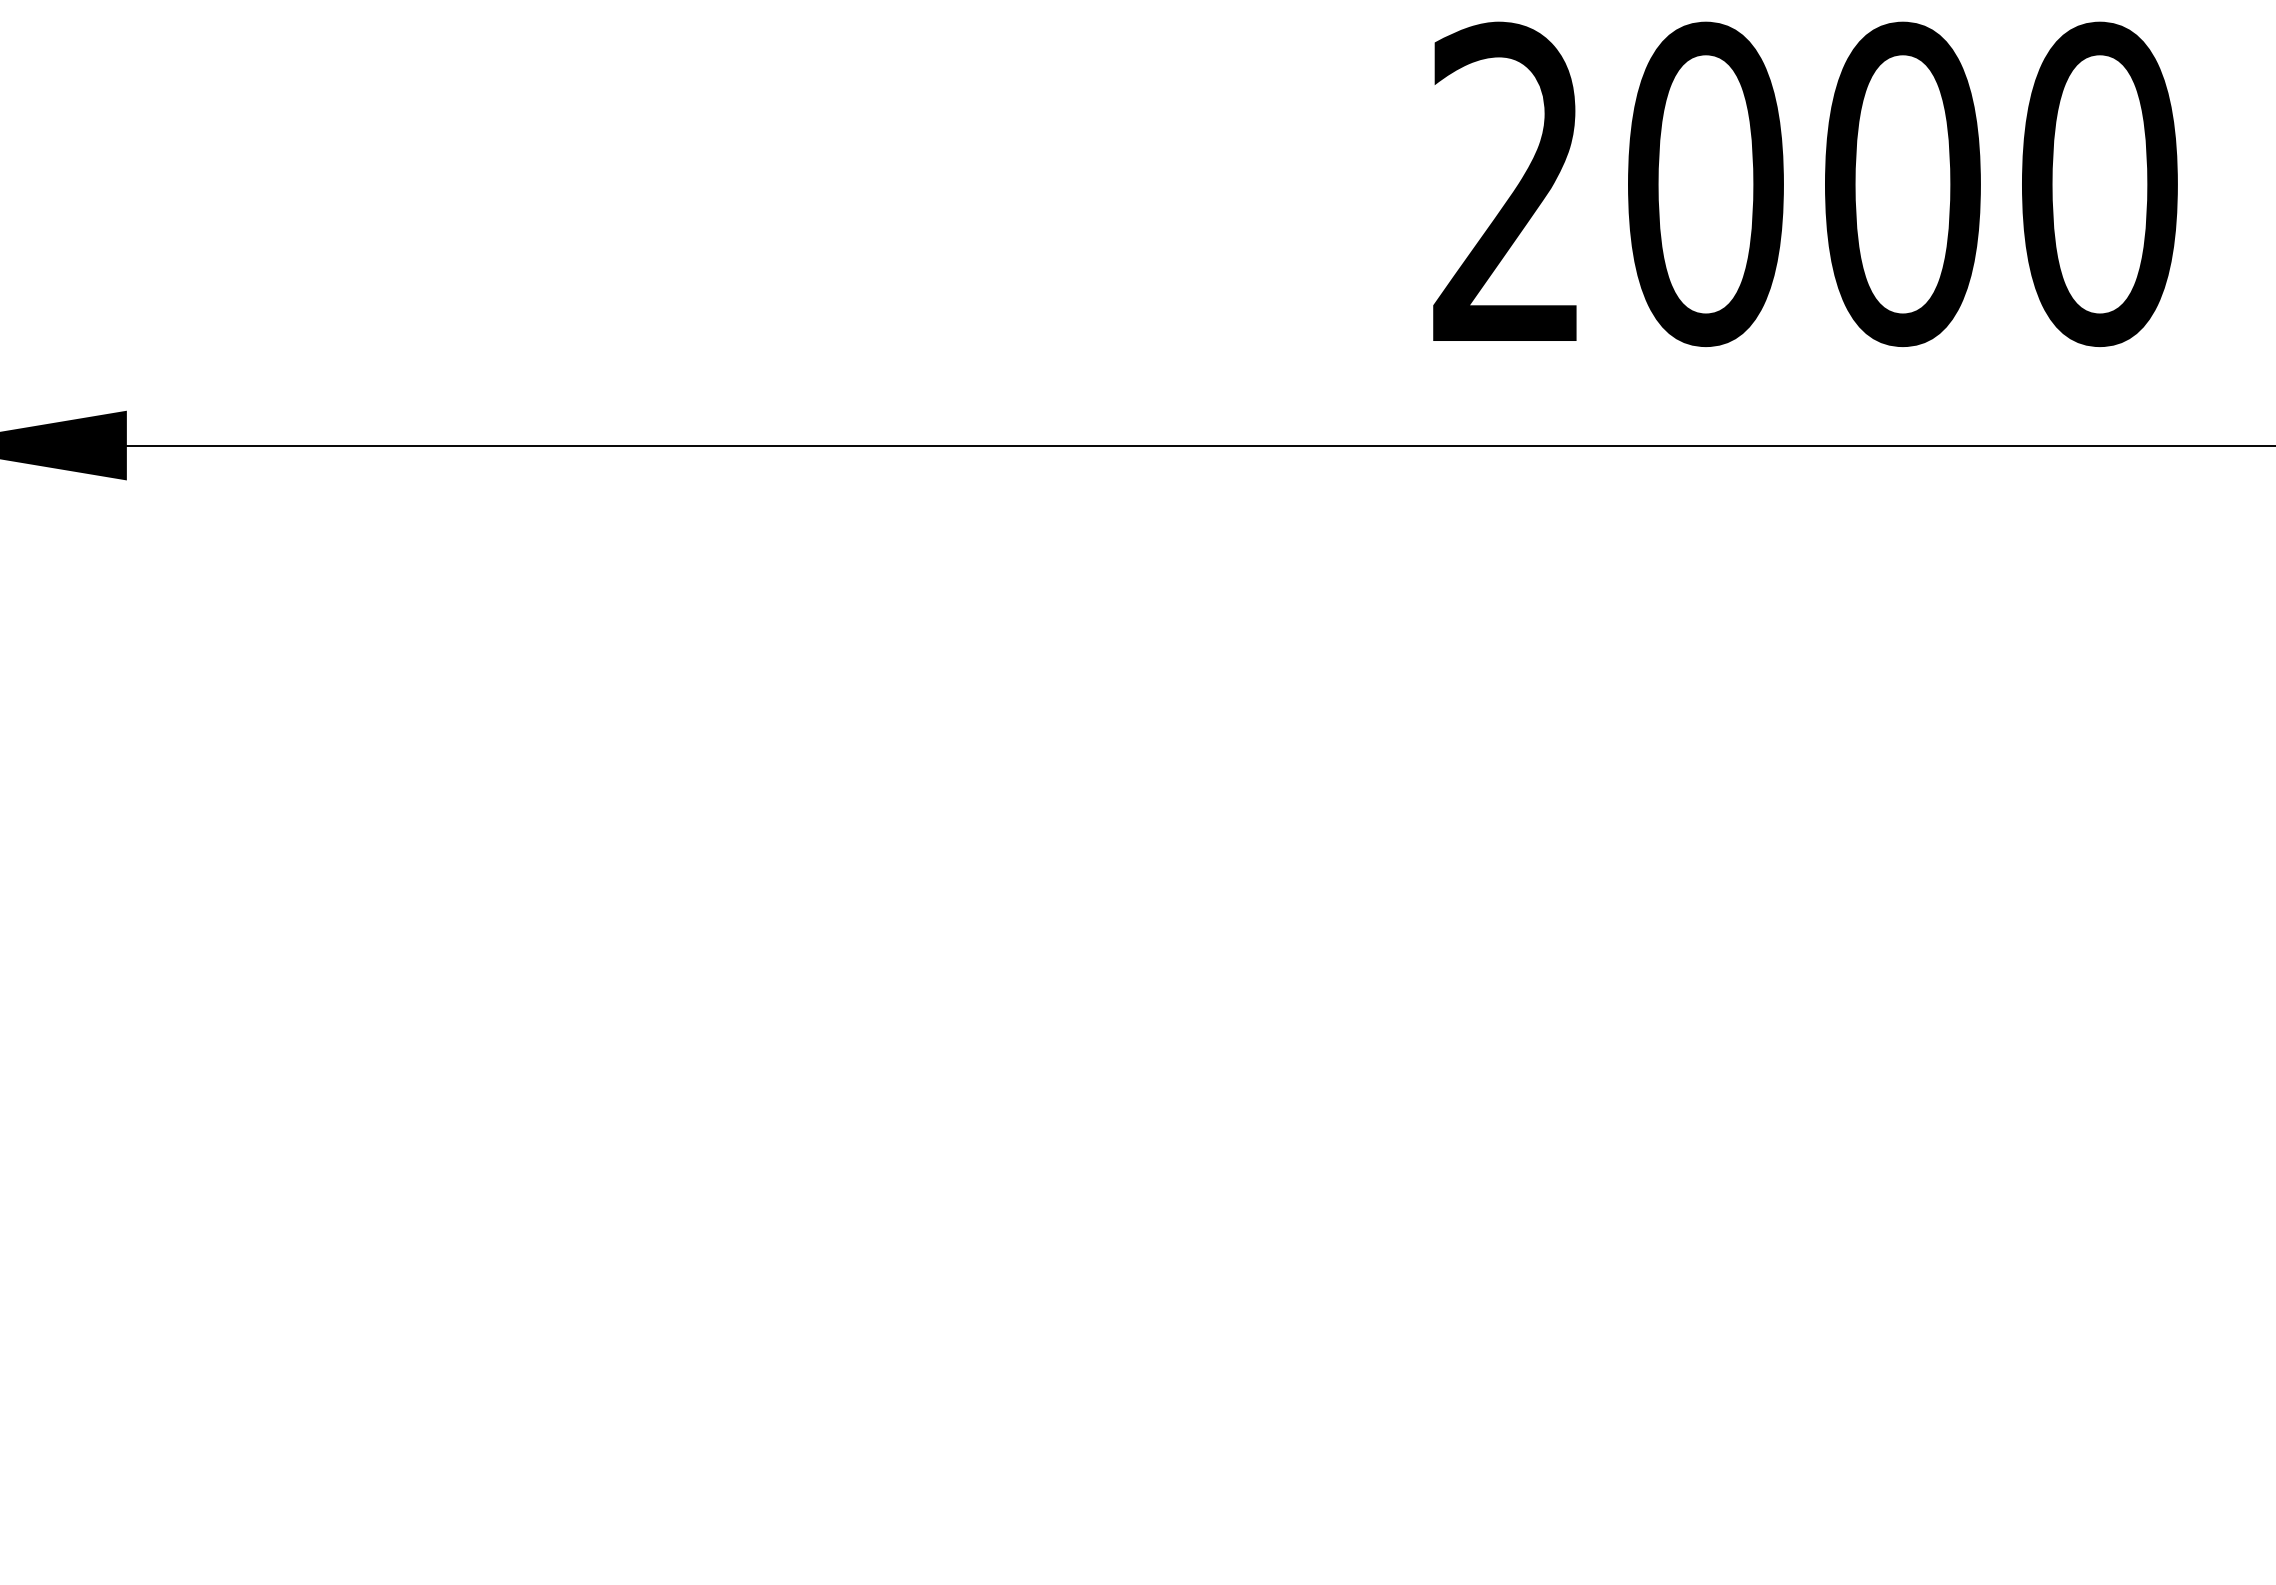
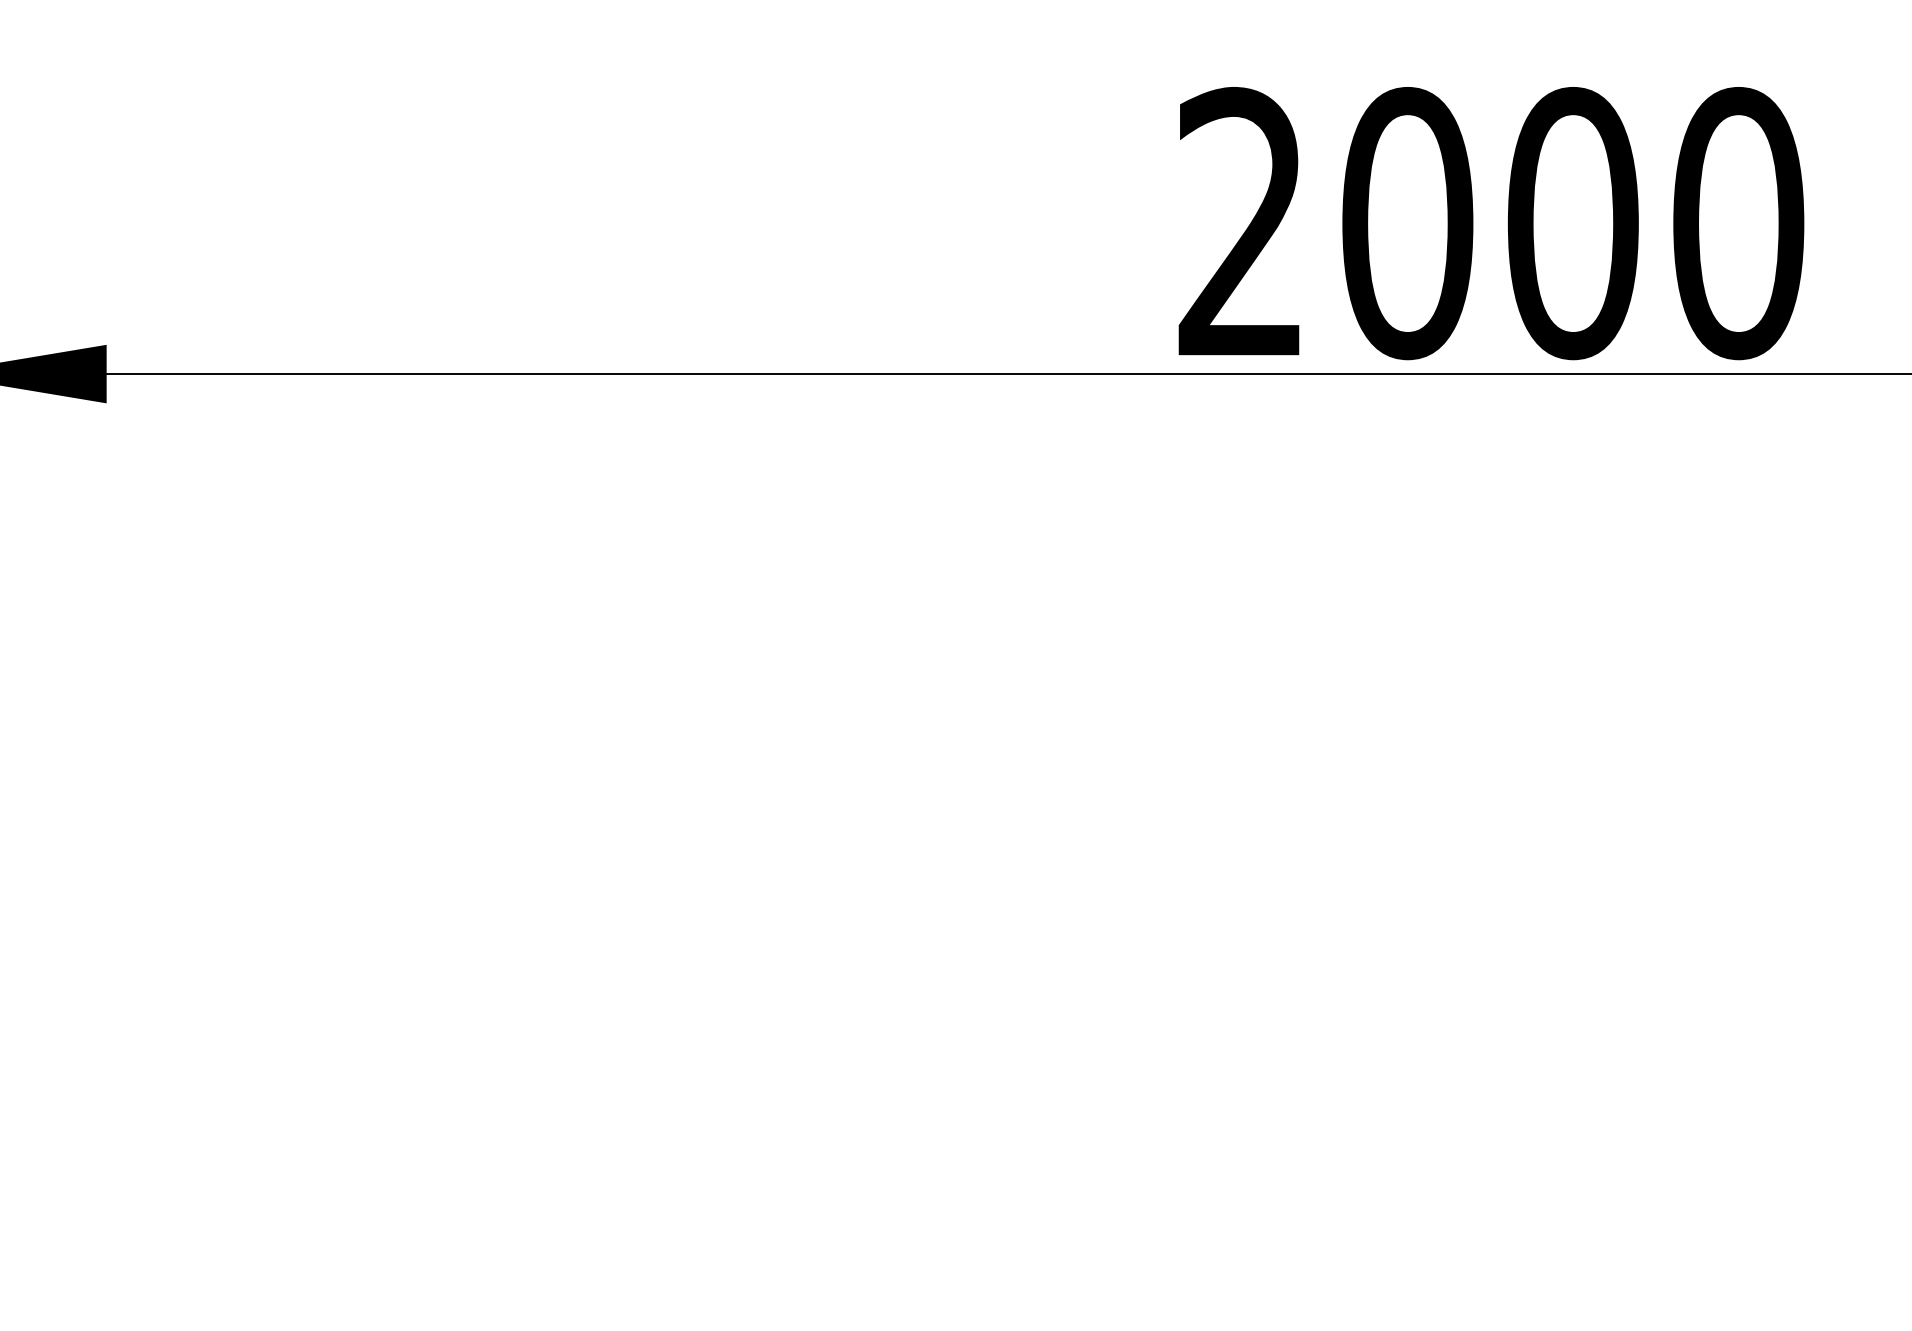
text: (1805, 183) -> (1491, 222), moved

